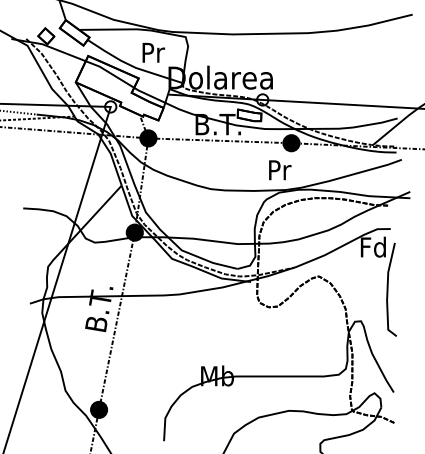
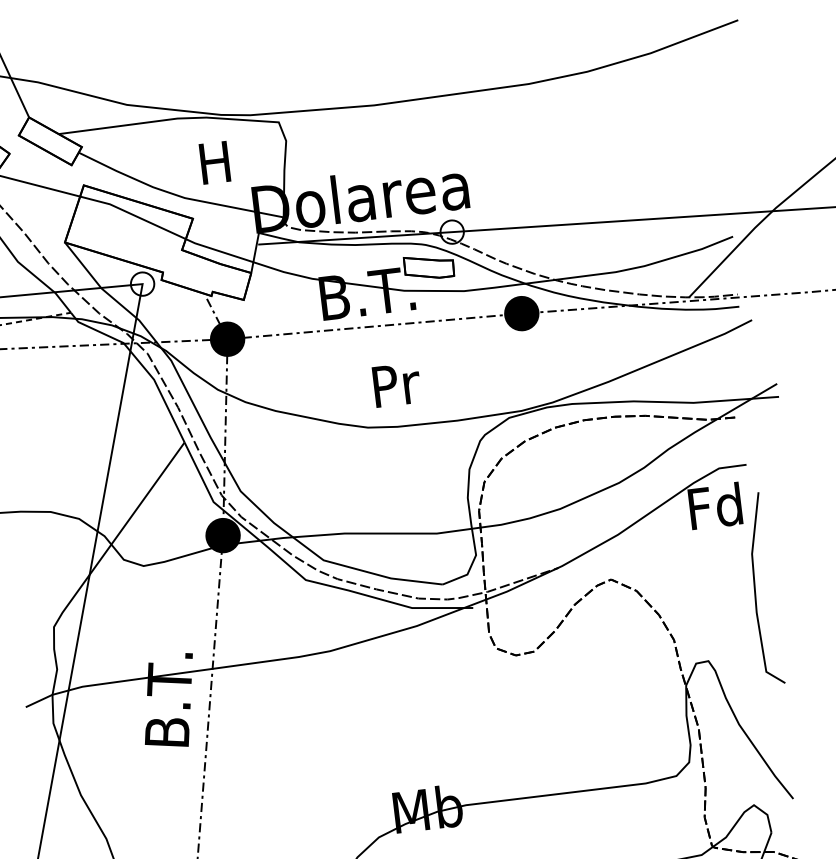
text: (153, 52) -> (216, 161), Pr -> H
text: (280, 170) -> (397, 385), moved

